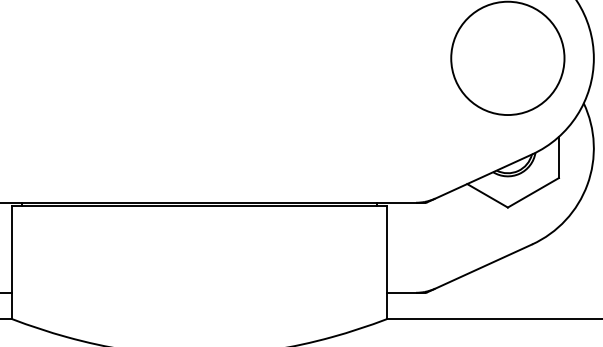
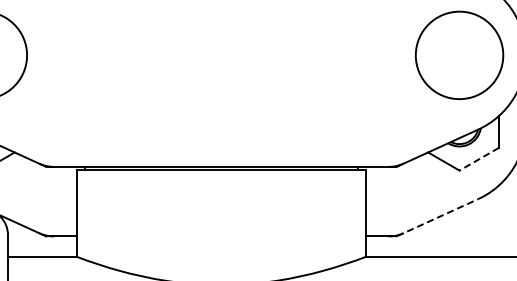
line: (533, 193) -> (479, 159), solid -> dashed
line: (479, 268) -> (437, 217), solid -> dashed

